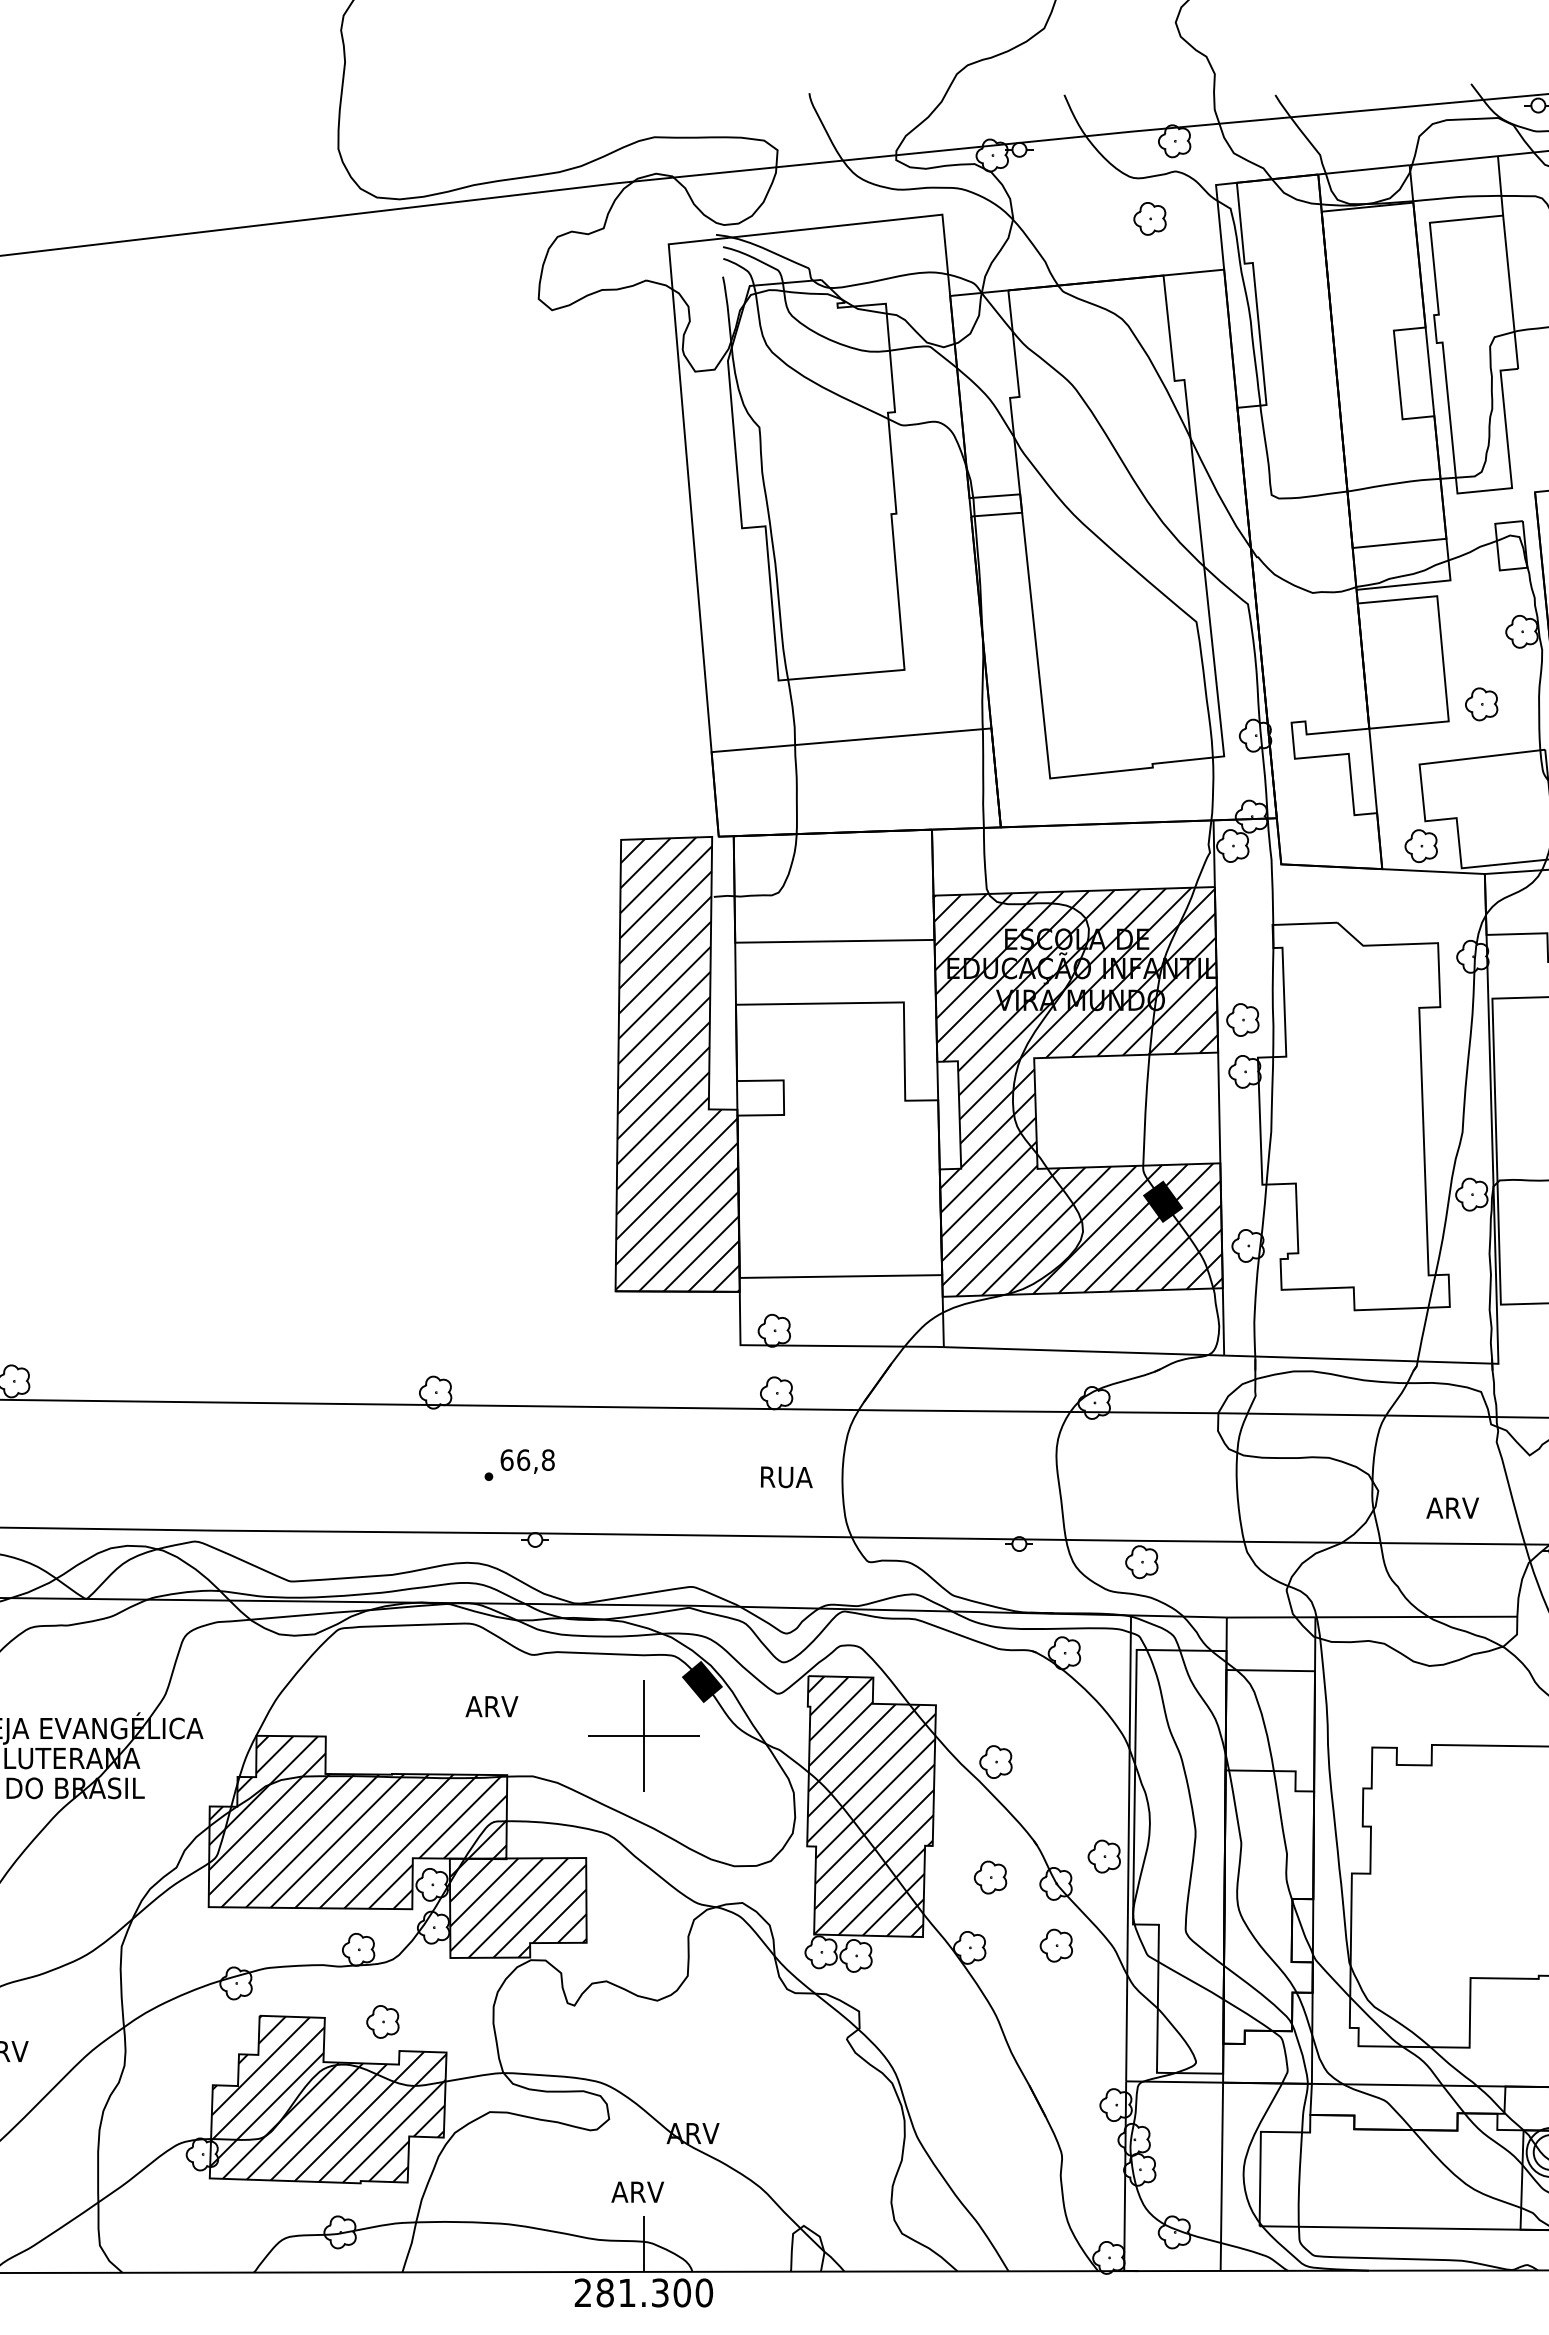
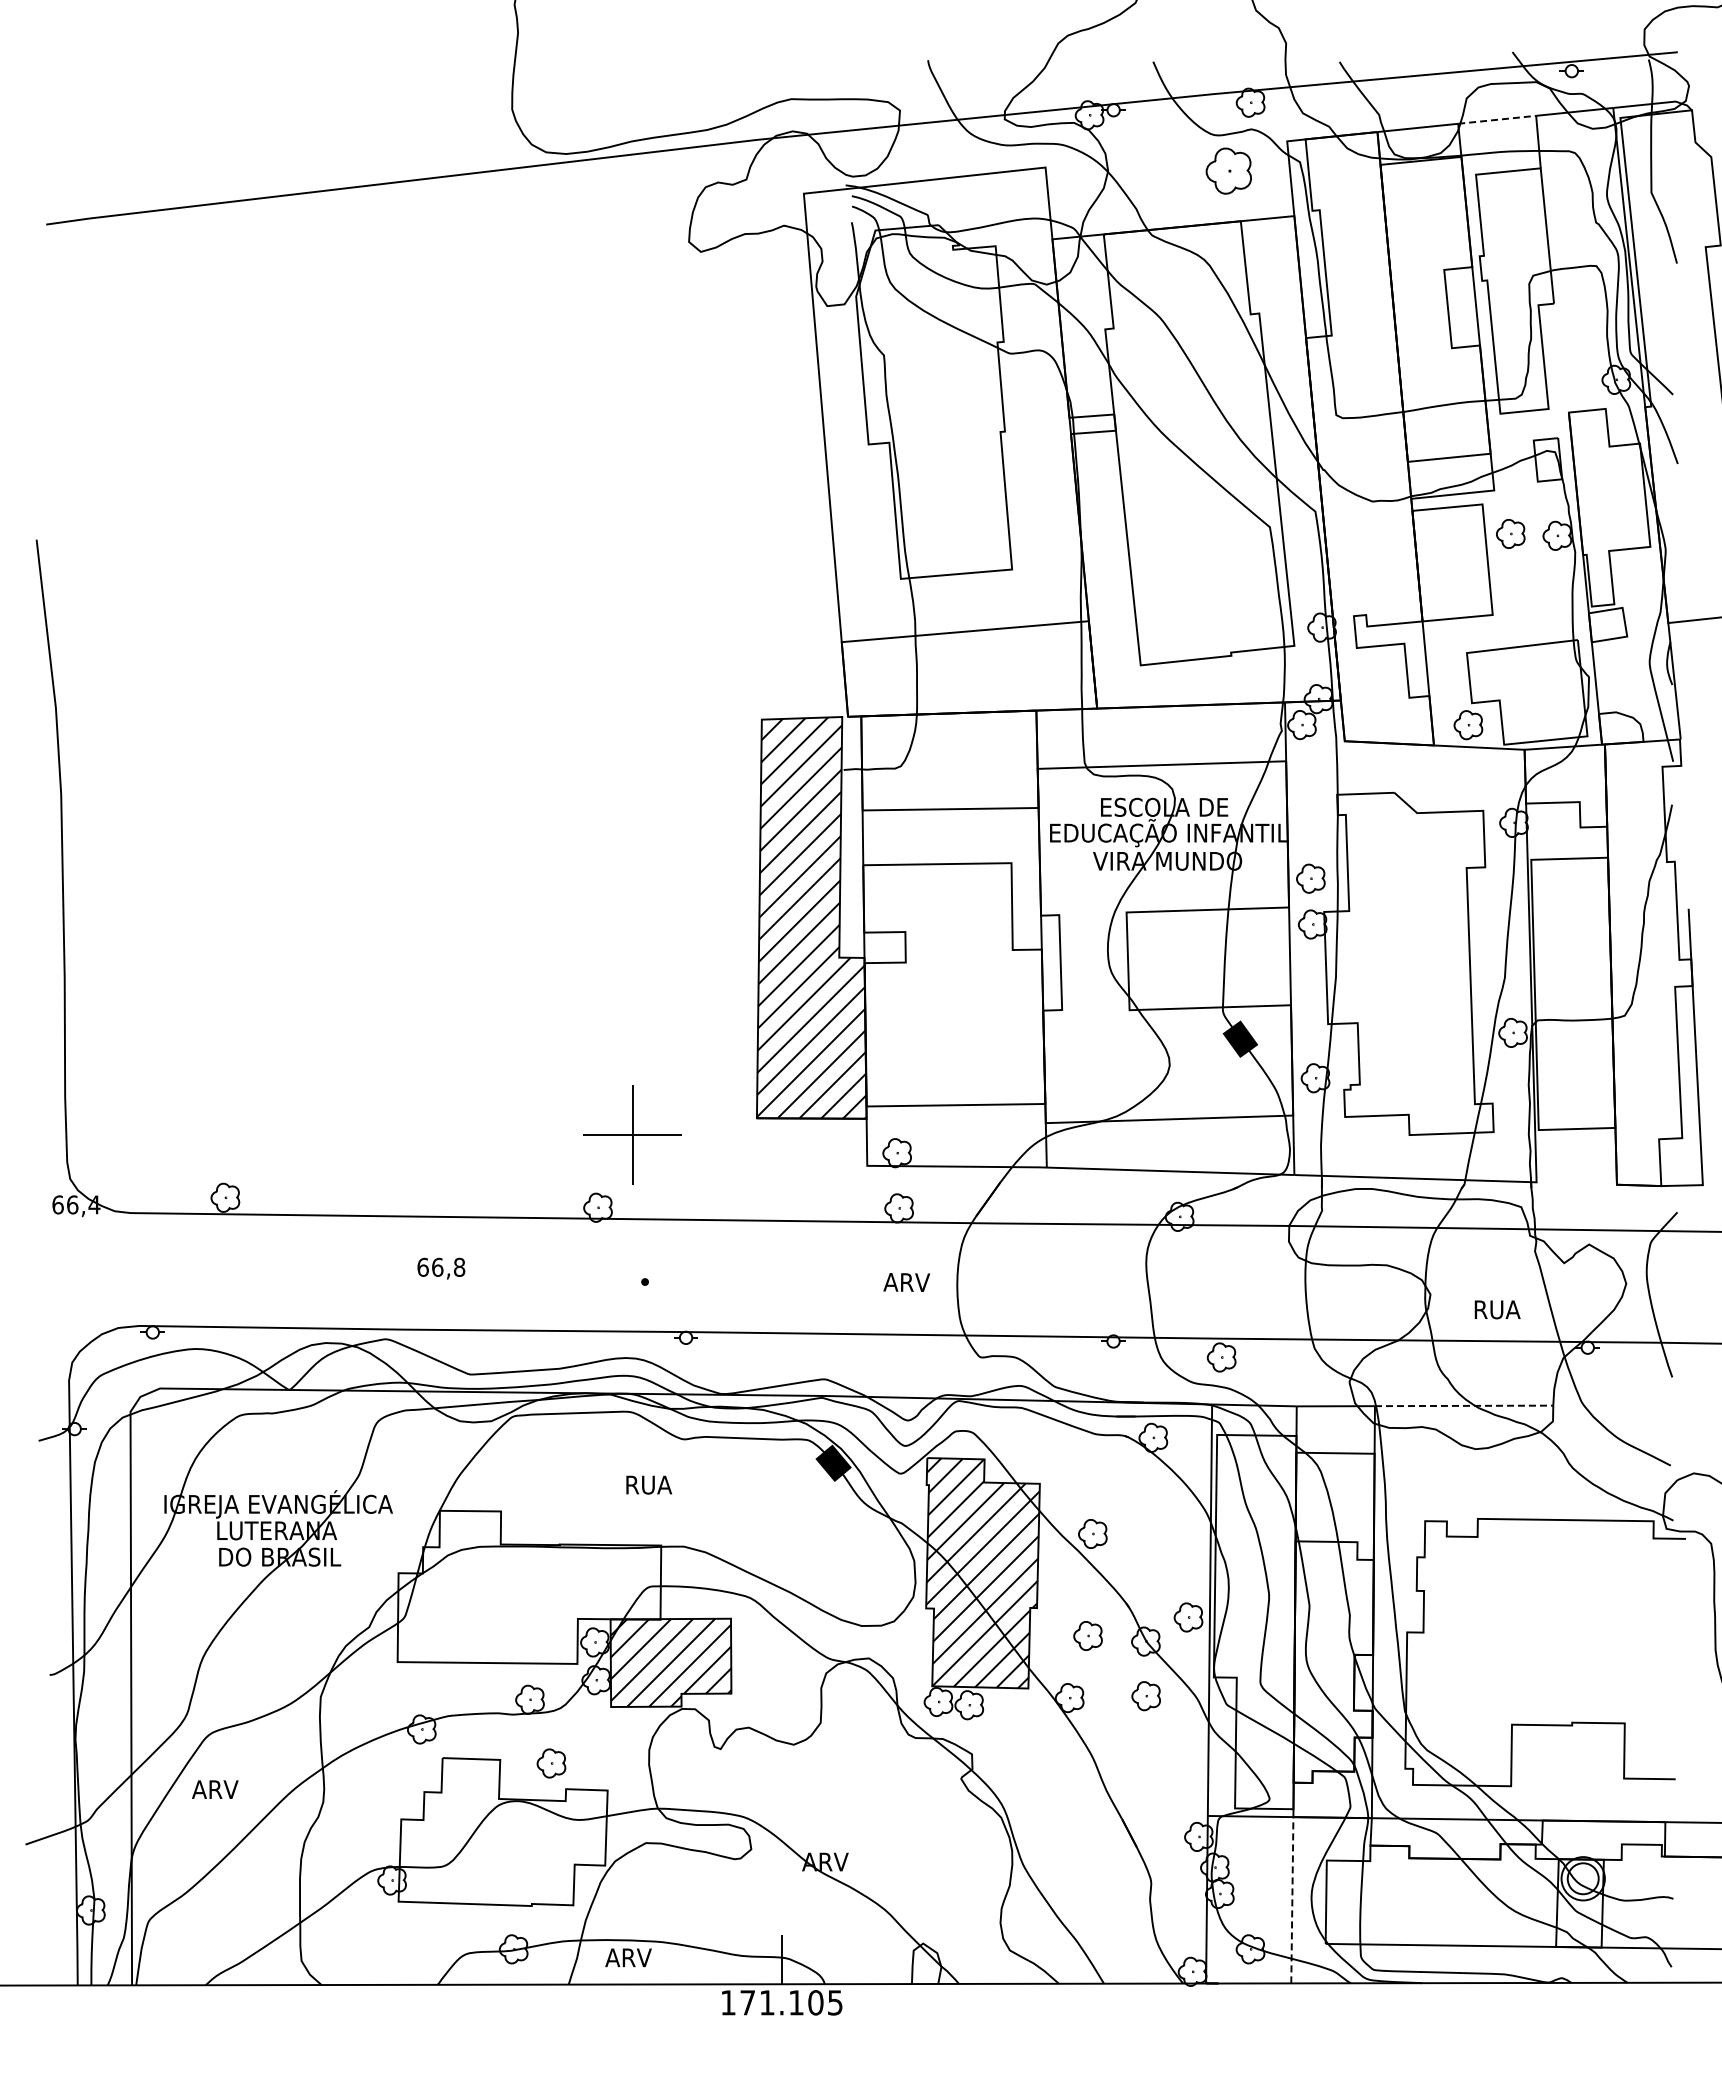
line: (1454, 160) -> (1497, 119), solid -> dashed
part: (1149, 219) -> (1228, 171), size x1.6
part: (1481, 703) -> (1510, 533), moved
hatch: (1078, 1091) -> (1165, 941), removed
text: (527, 1461) -> (441, 1268), moved
text: (784, 1477) -> (906, 1282), RUA -> ARV
text: (1453, 1507) -> (1496, 1309), ARV -> RUA
line: (1416, 1616) -> (1464, 1405), solid -> dashed
text: (492, 1706) -> (648, 1484), ARV -> RUA
part: (643, 1735) -> (632, 1134), moved
hatch: (358, 1821) -> (529, 1586), removed
hatch: (327, 2098) -> (502, 1831), removed
line: (1222, 2175) -> (1292, 1899), solid -> dashed
text: (637, 2191) -> (628, 1957), moved
text: (643, 2292) -> (781, 2002), 281.300 -> 171.105

